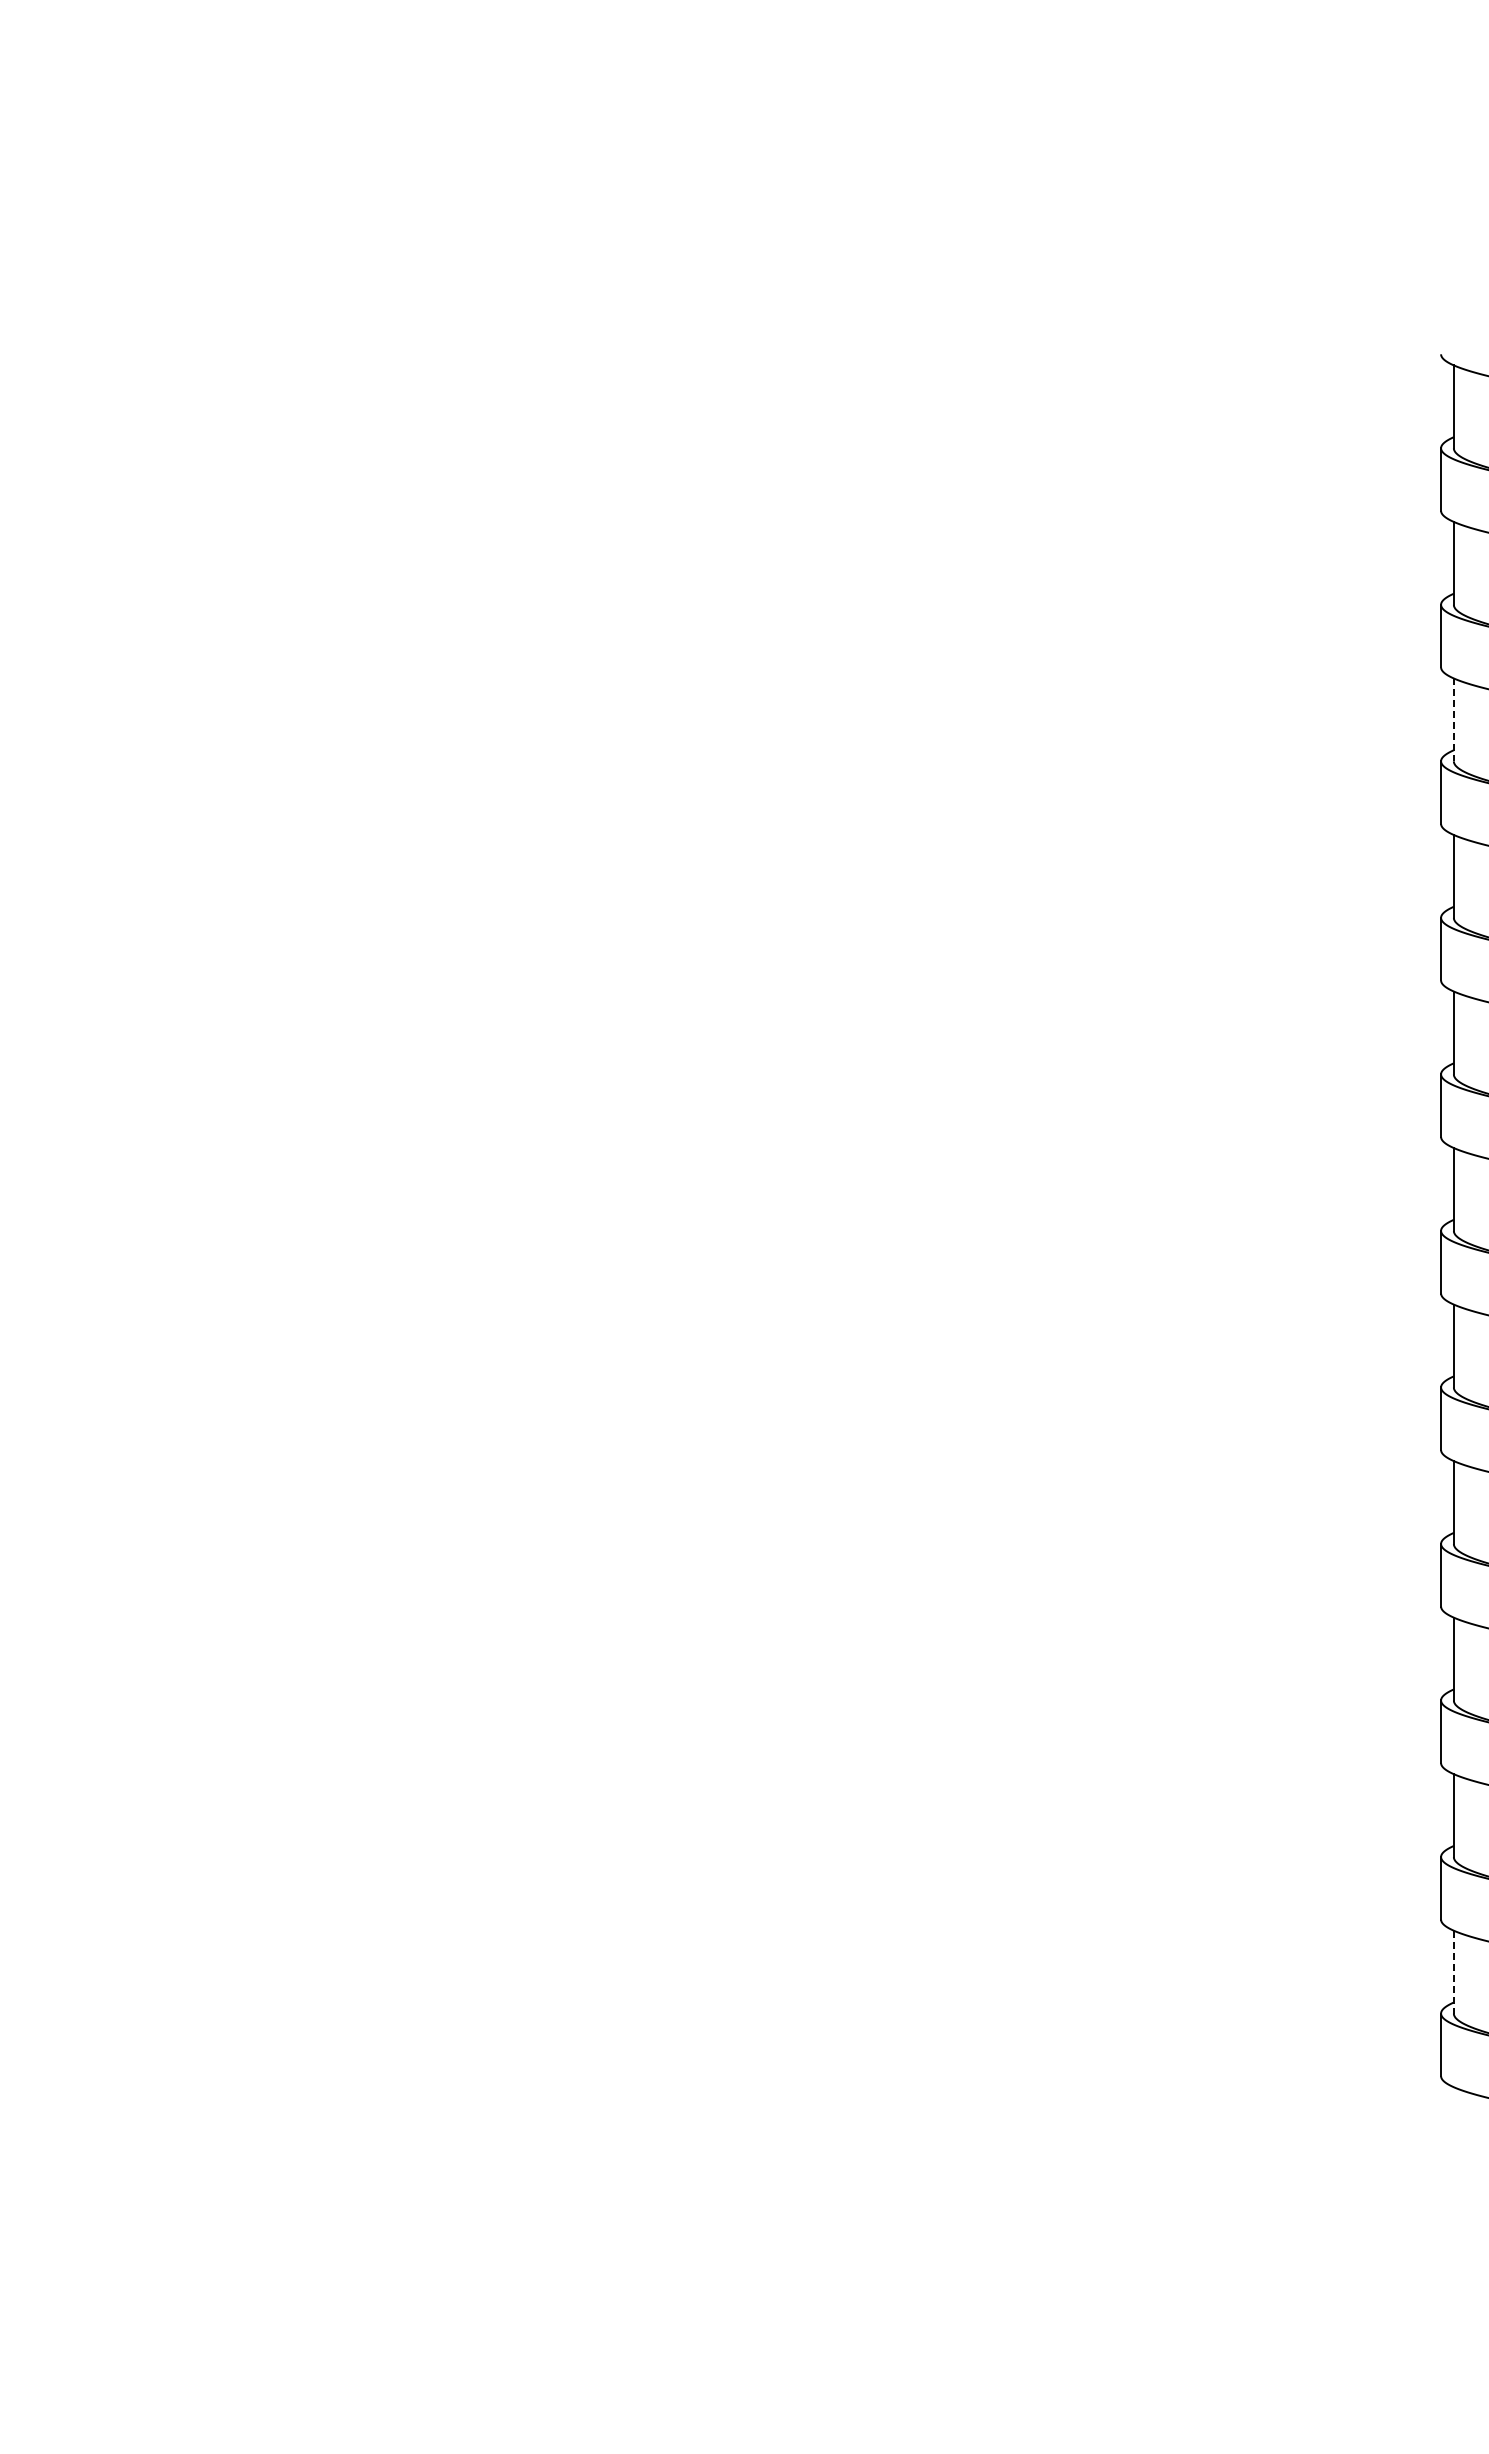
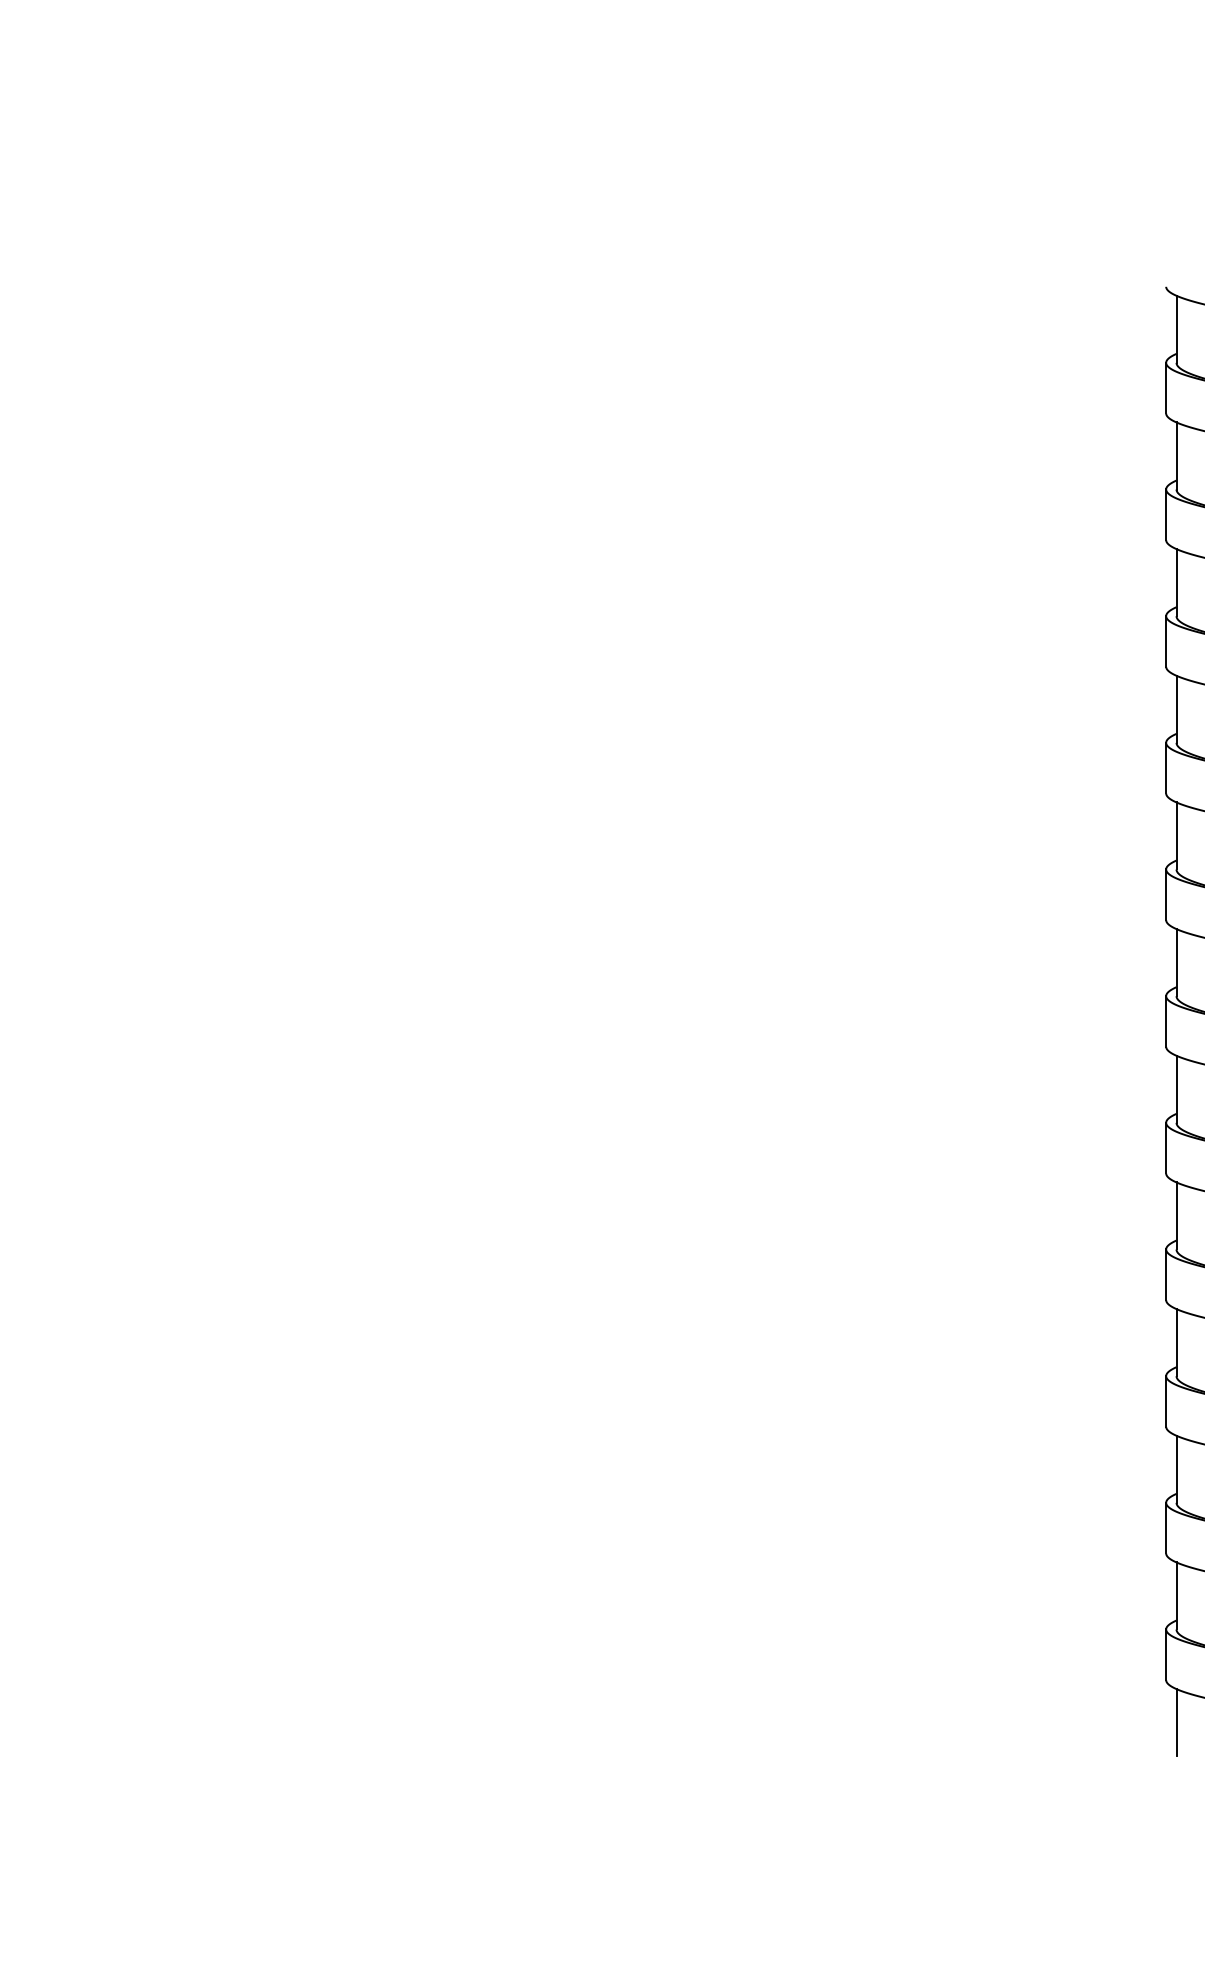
line: (1453, 720) -> (1176, 583), dashed -> solid
line: (1453, 1972) -> (1176, 1596), dashed -> solid
line: (1453, 2128) -> (1176, 1722), added

